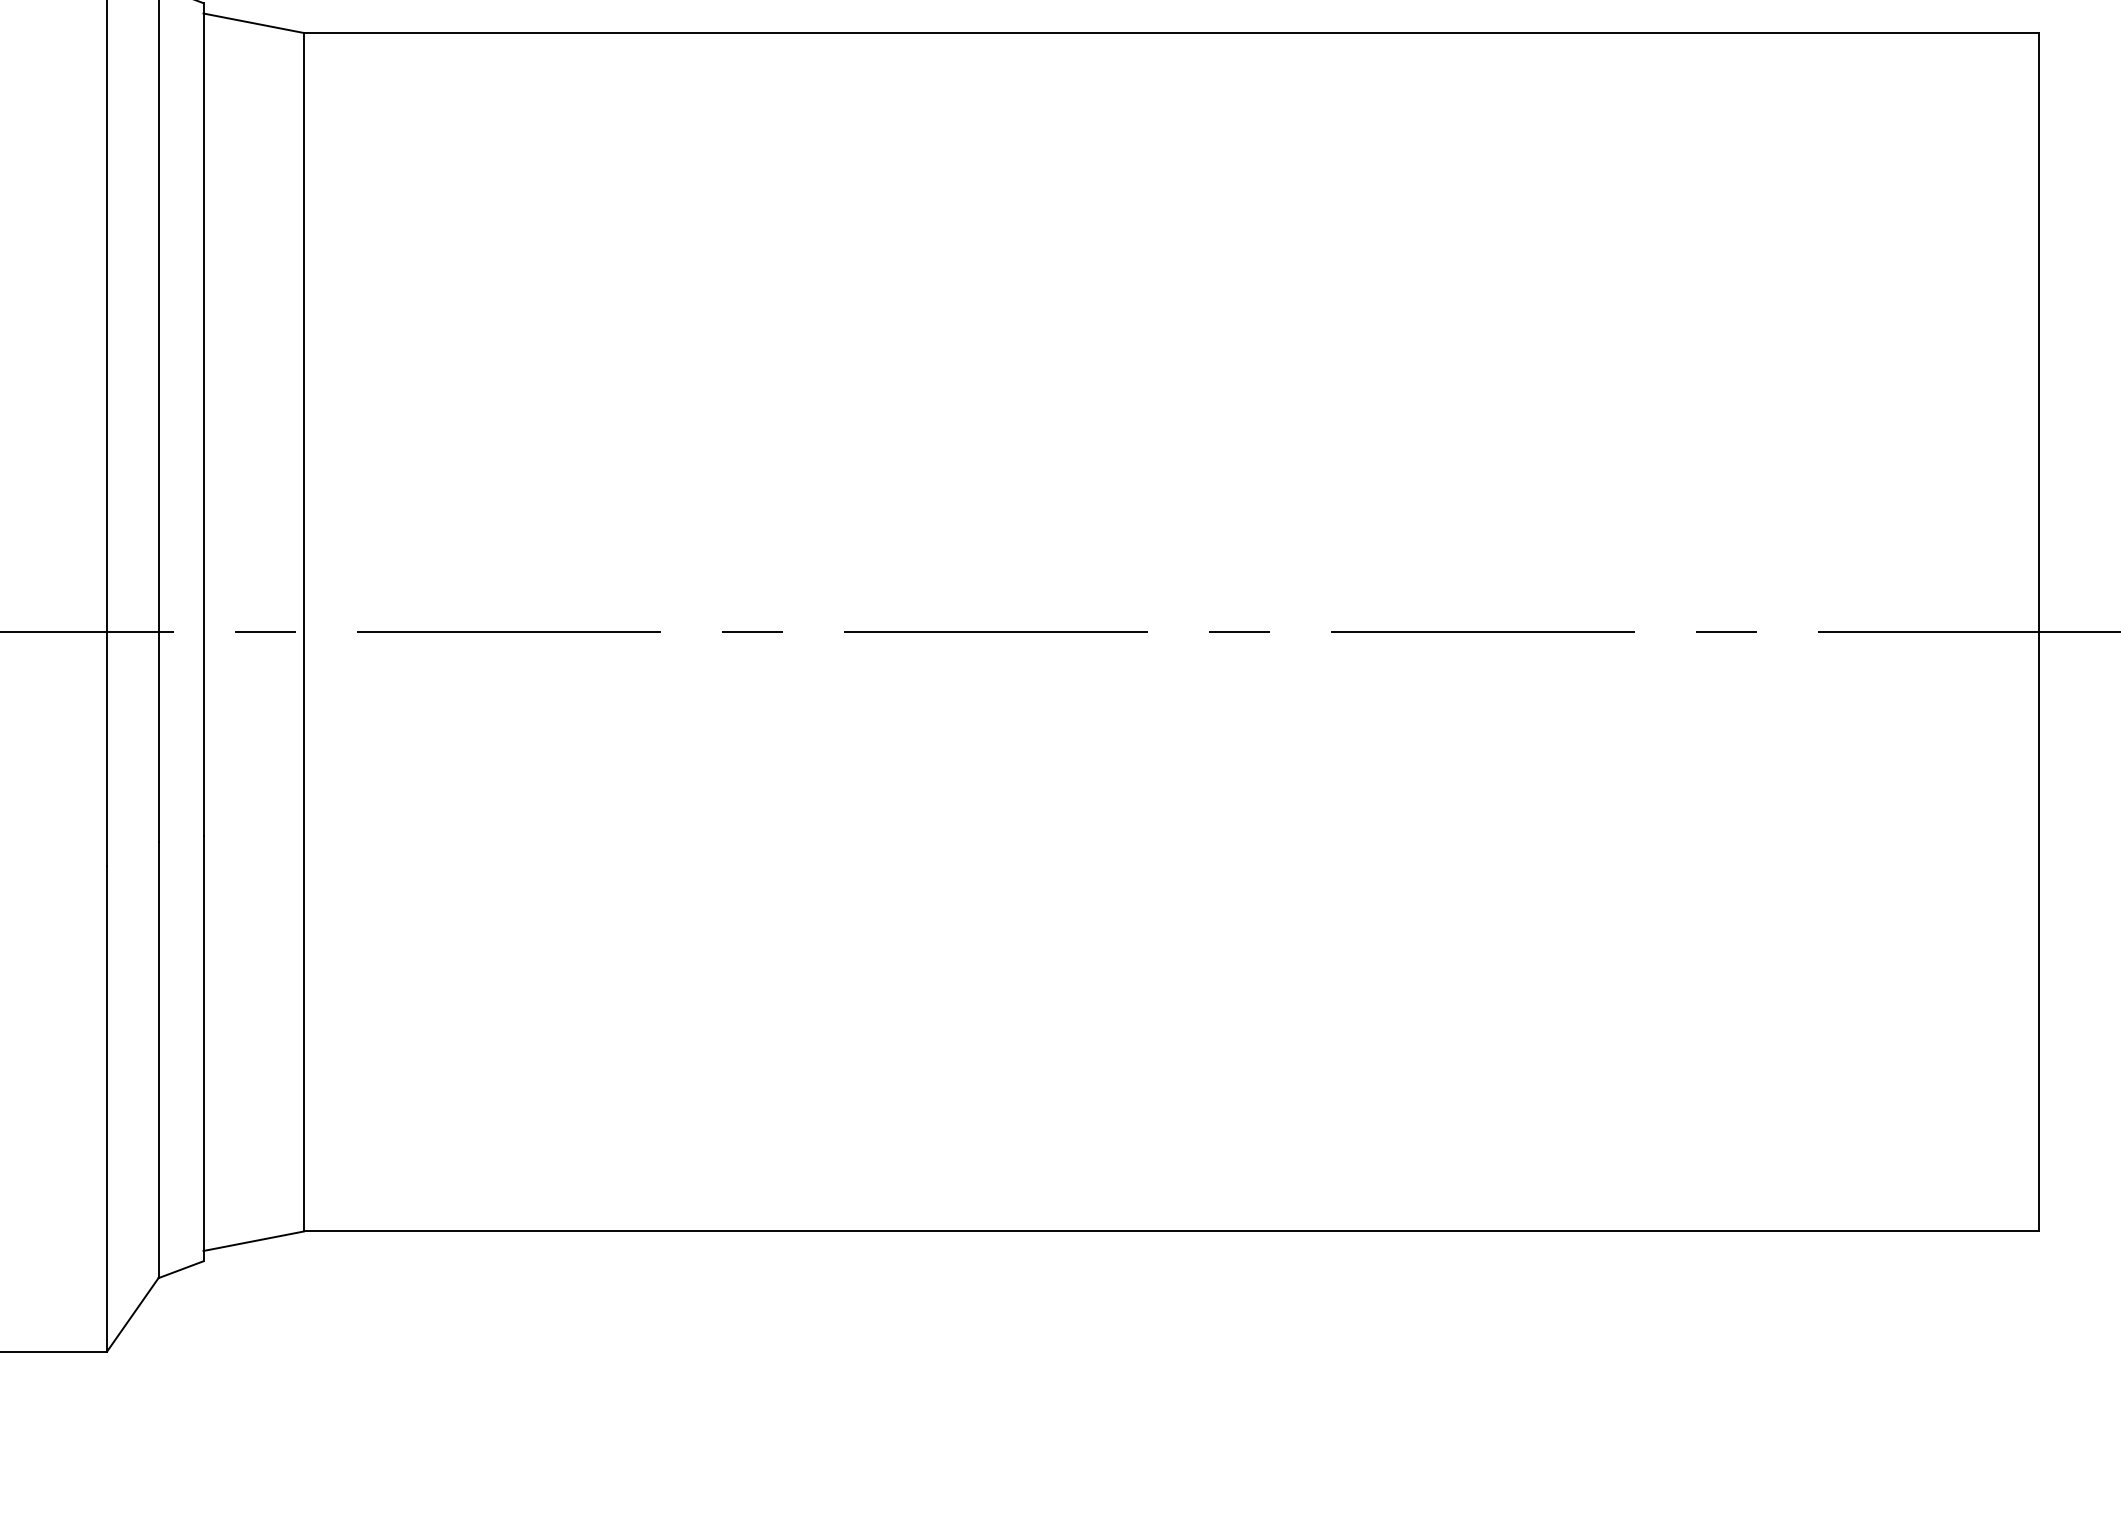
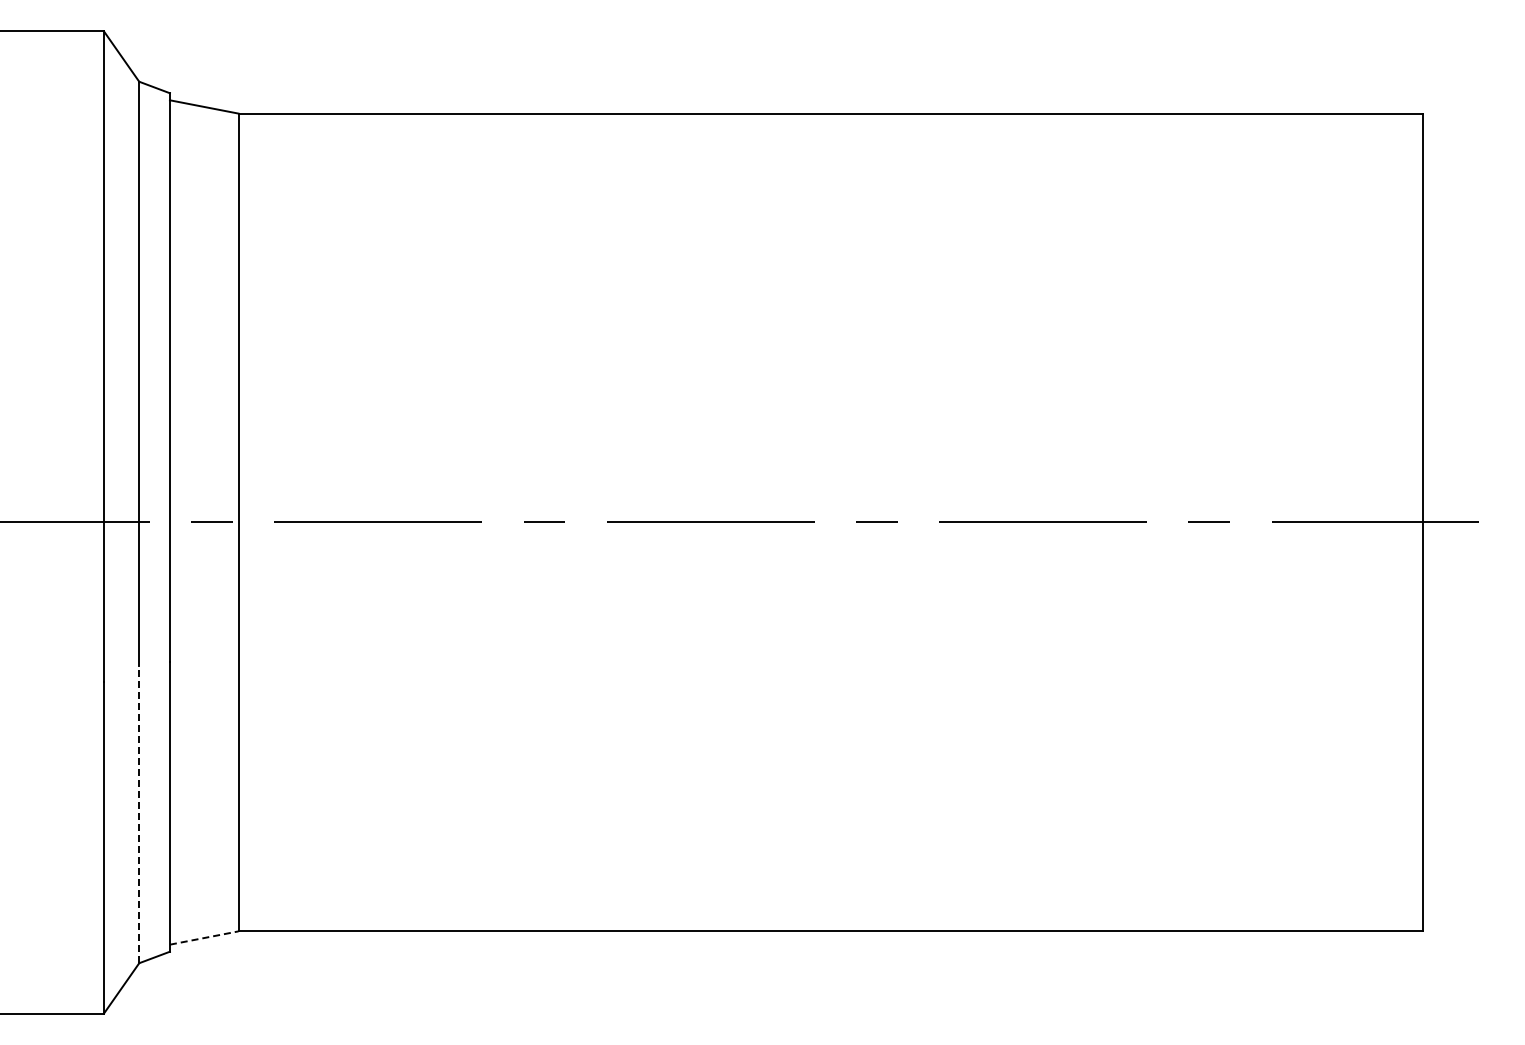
line: (158, 1060) -> (139, 814), solid -> dashed
line: (254, 1241) -> (204, 938), solid -> dashed

